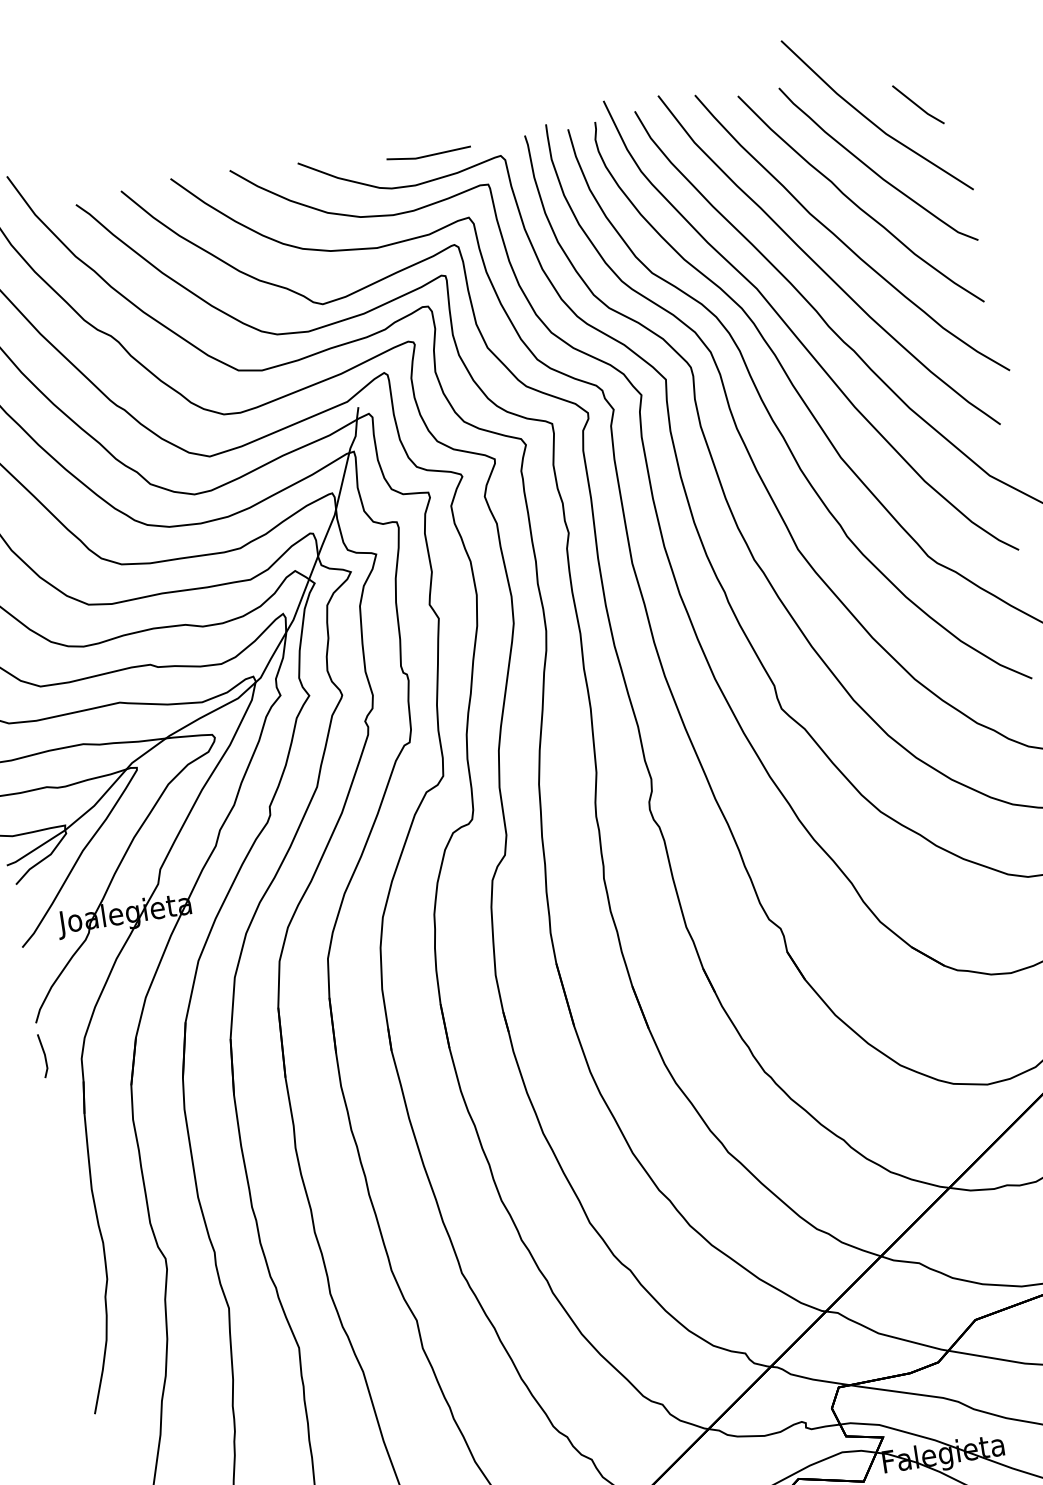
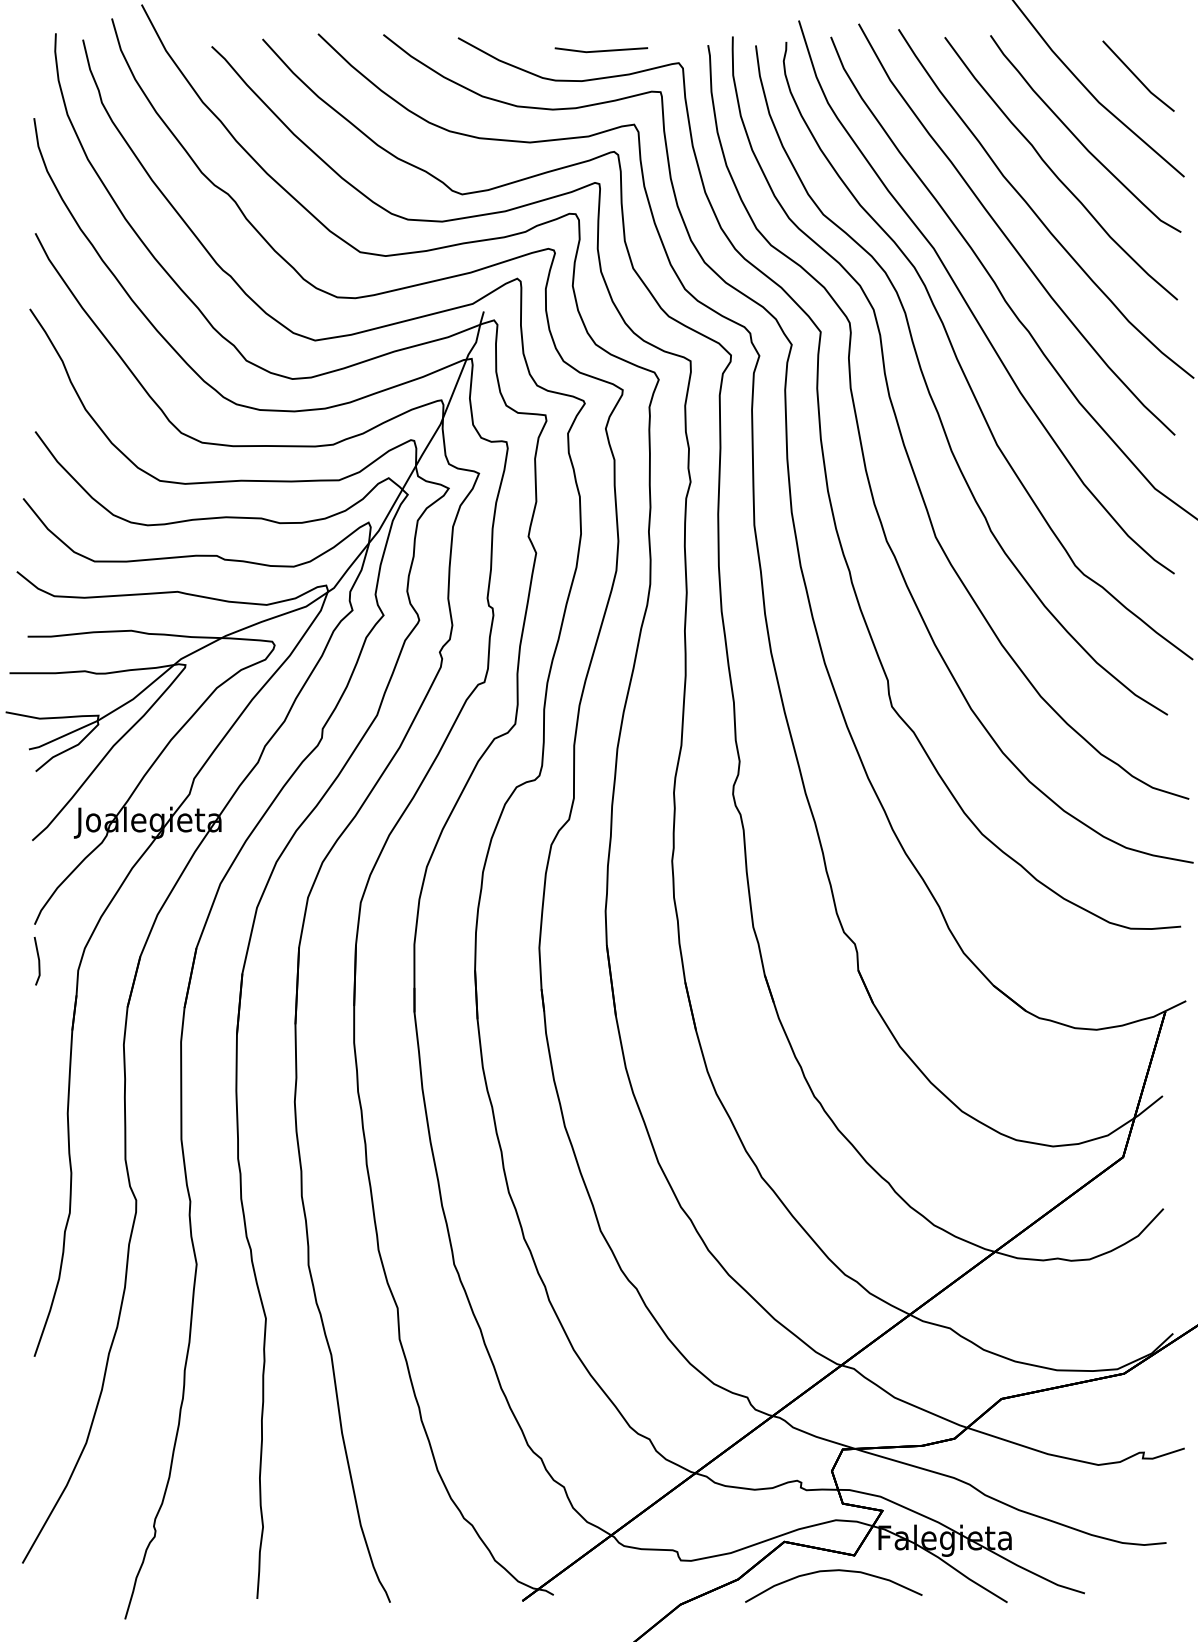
part: (918, 104) -> (1138, 75), size x1.43

